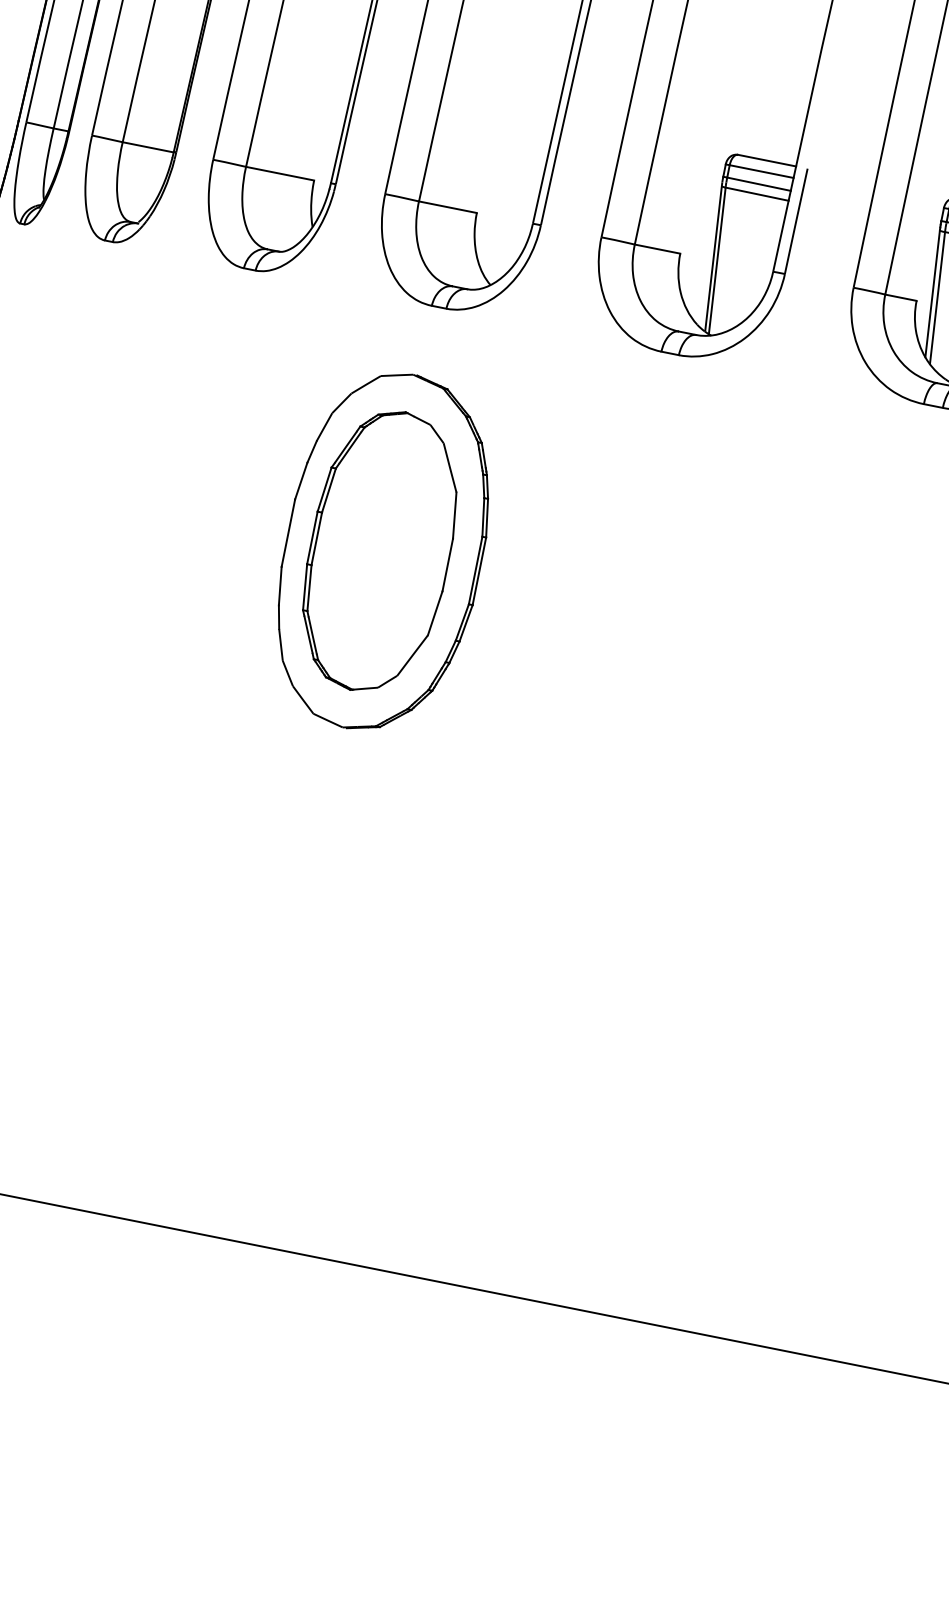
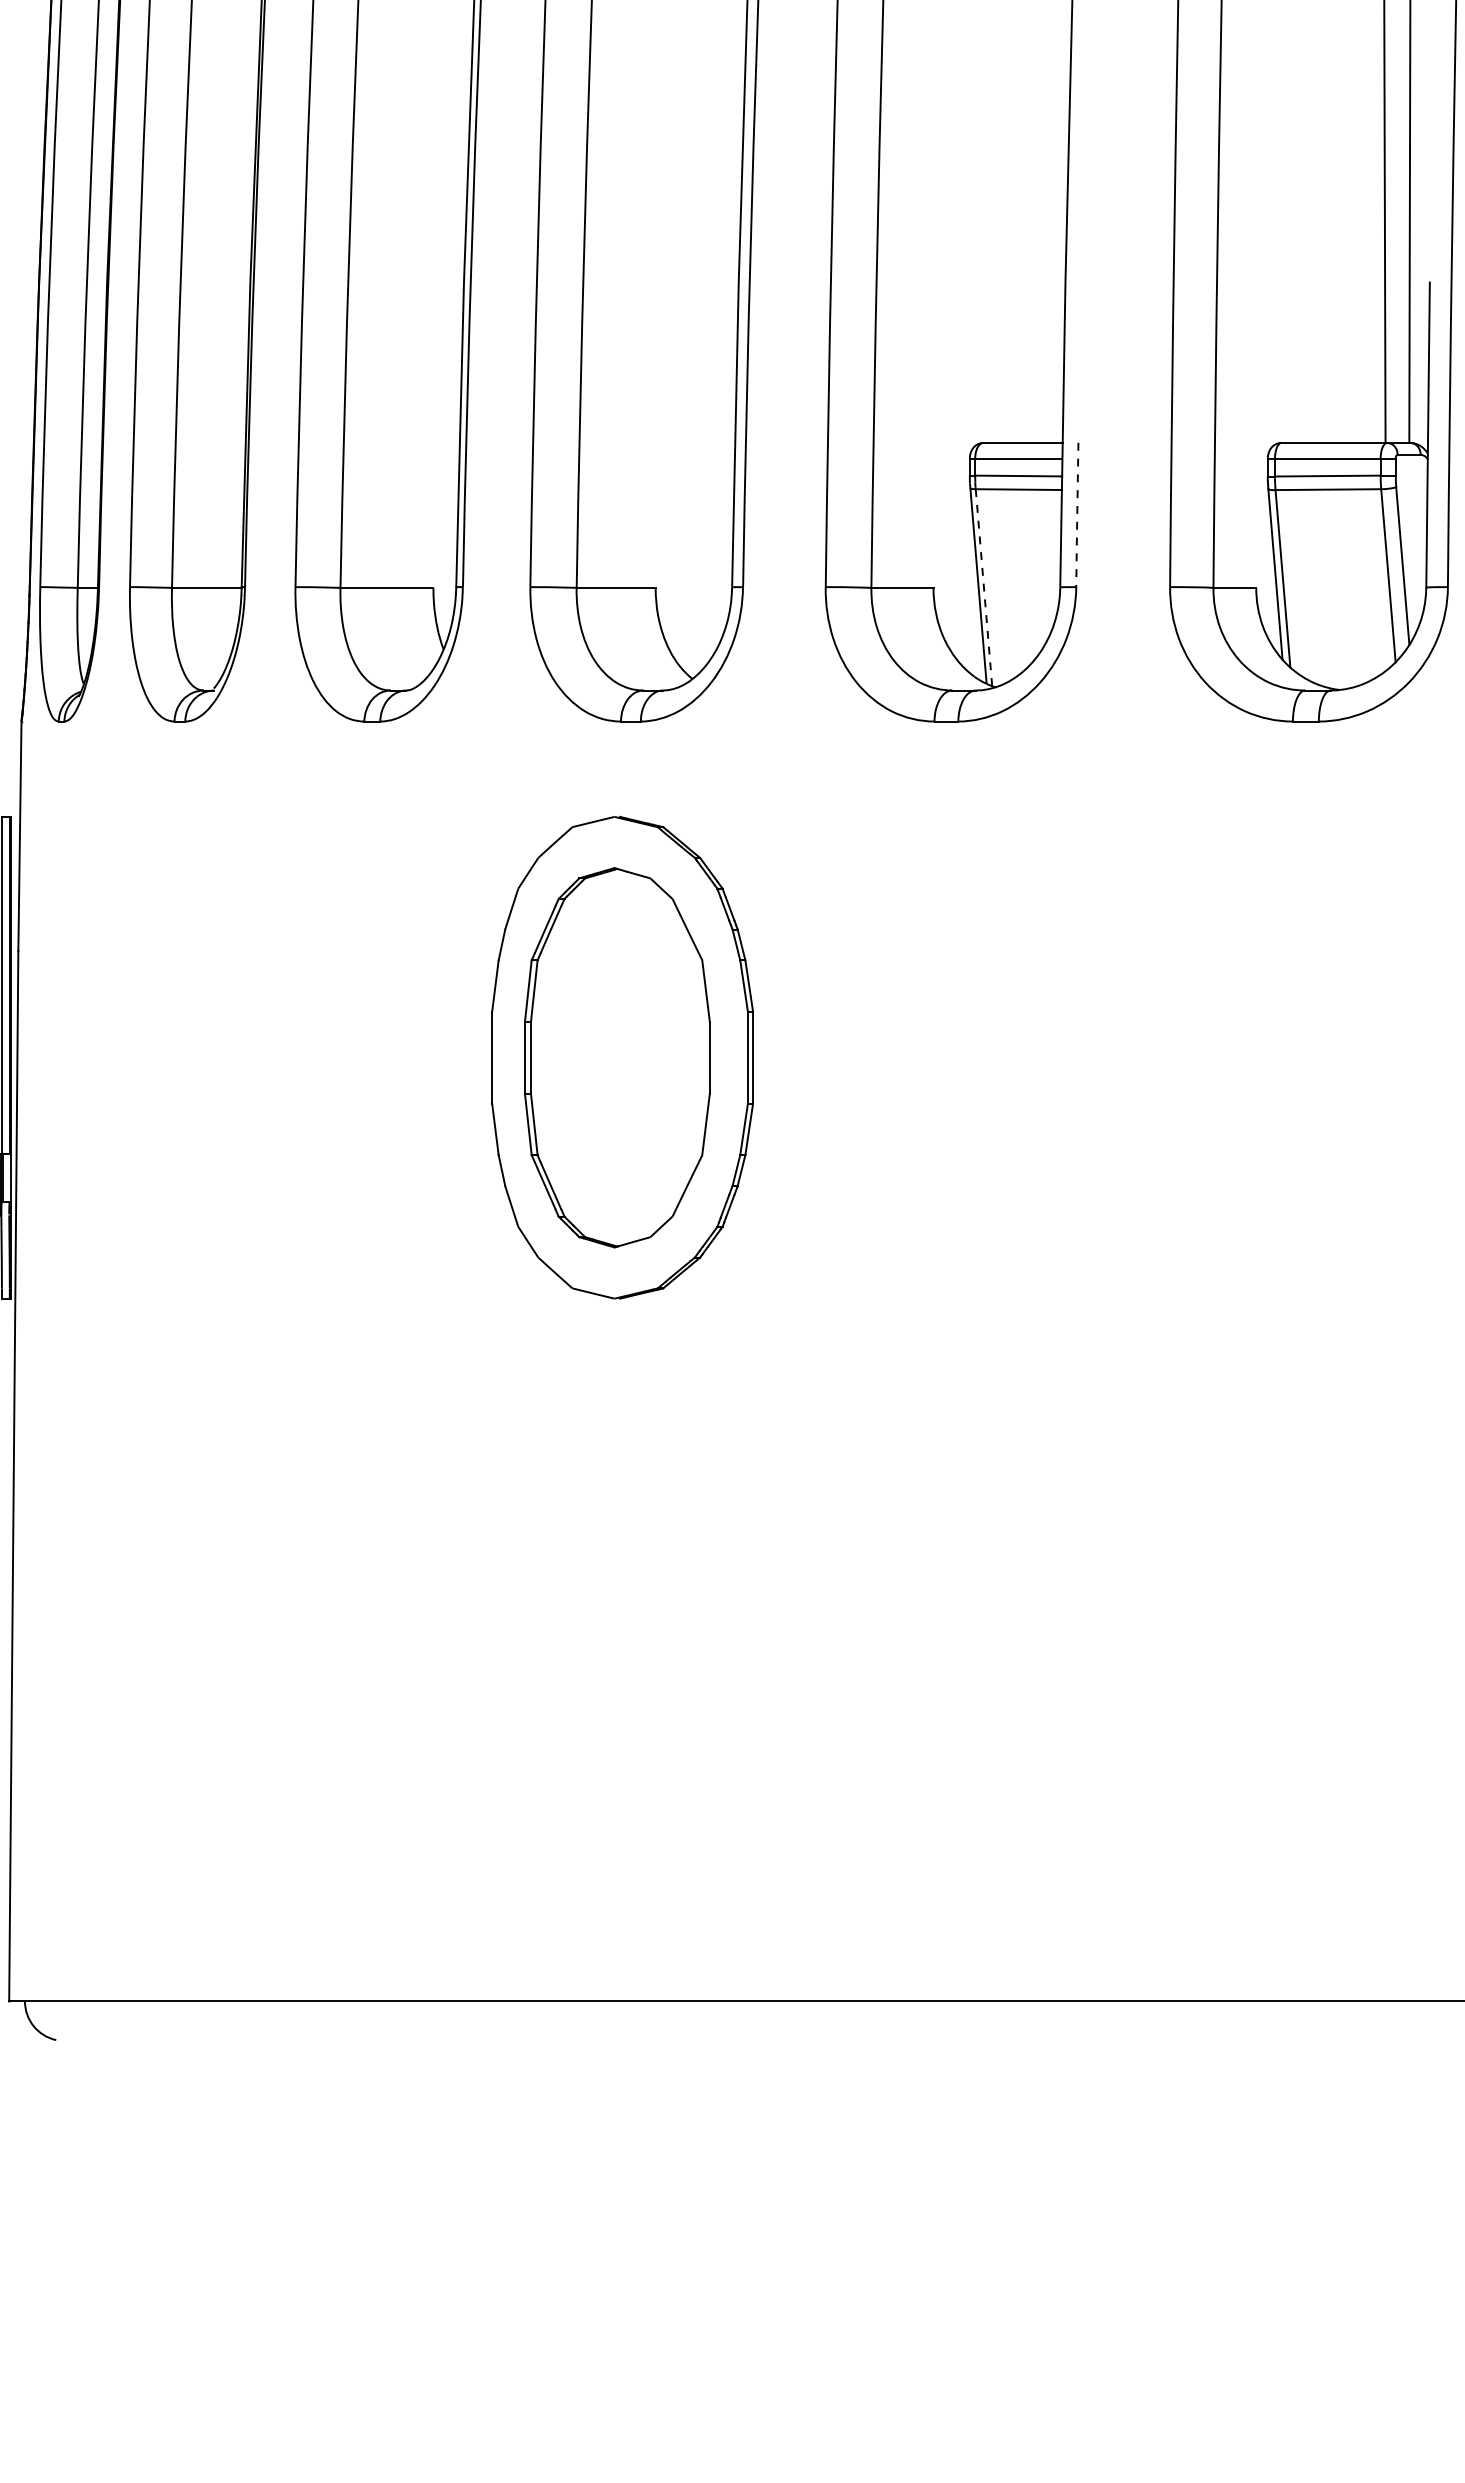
arc: (796, 221) -> (1077, 514), solid -> dashed
line: (716, 260) -> (983, 587), solid -> dashed

